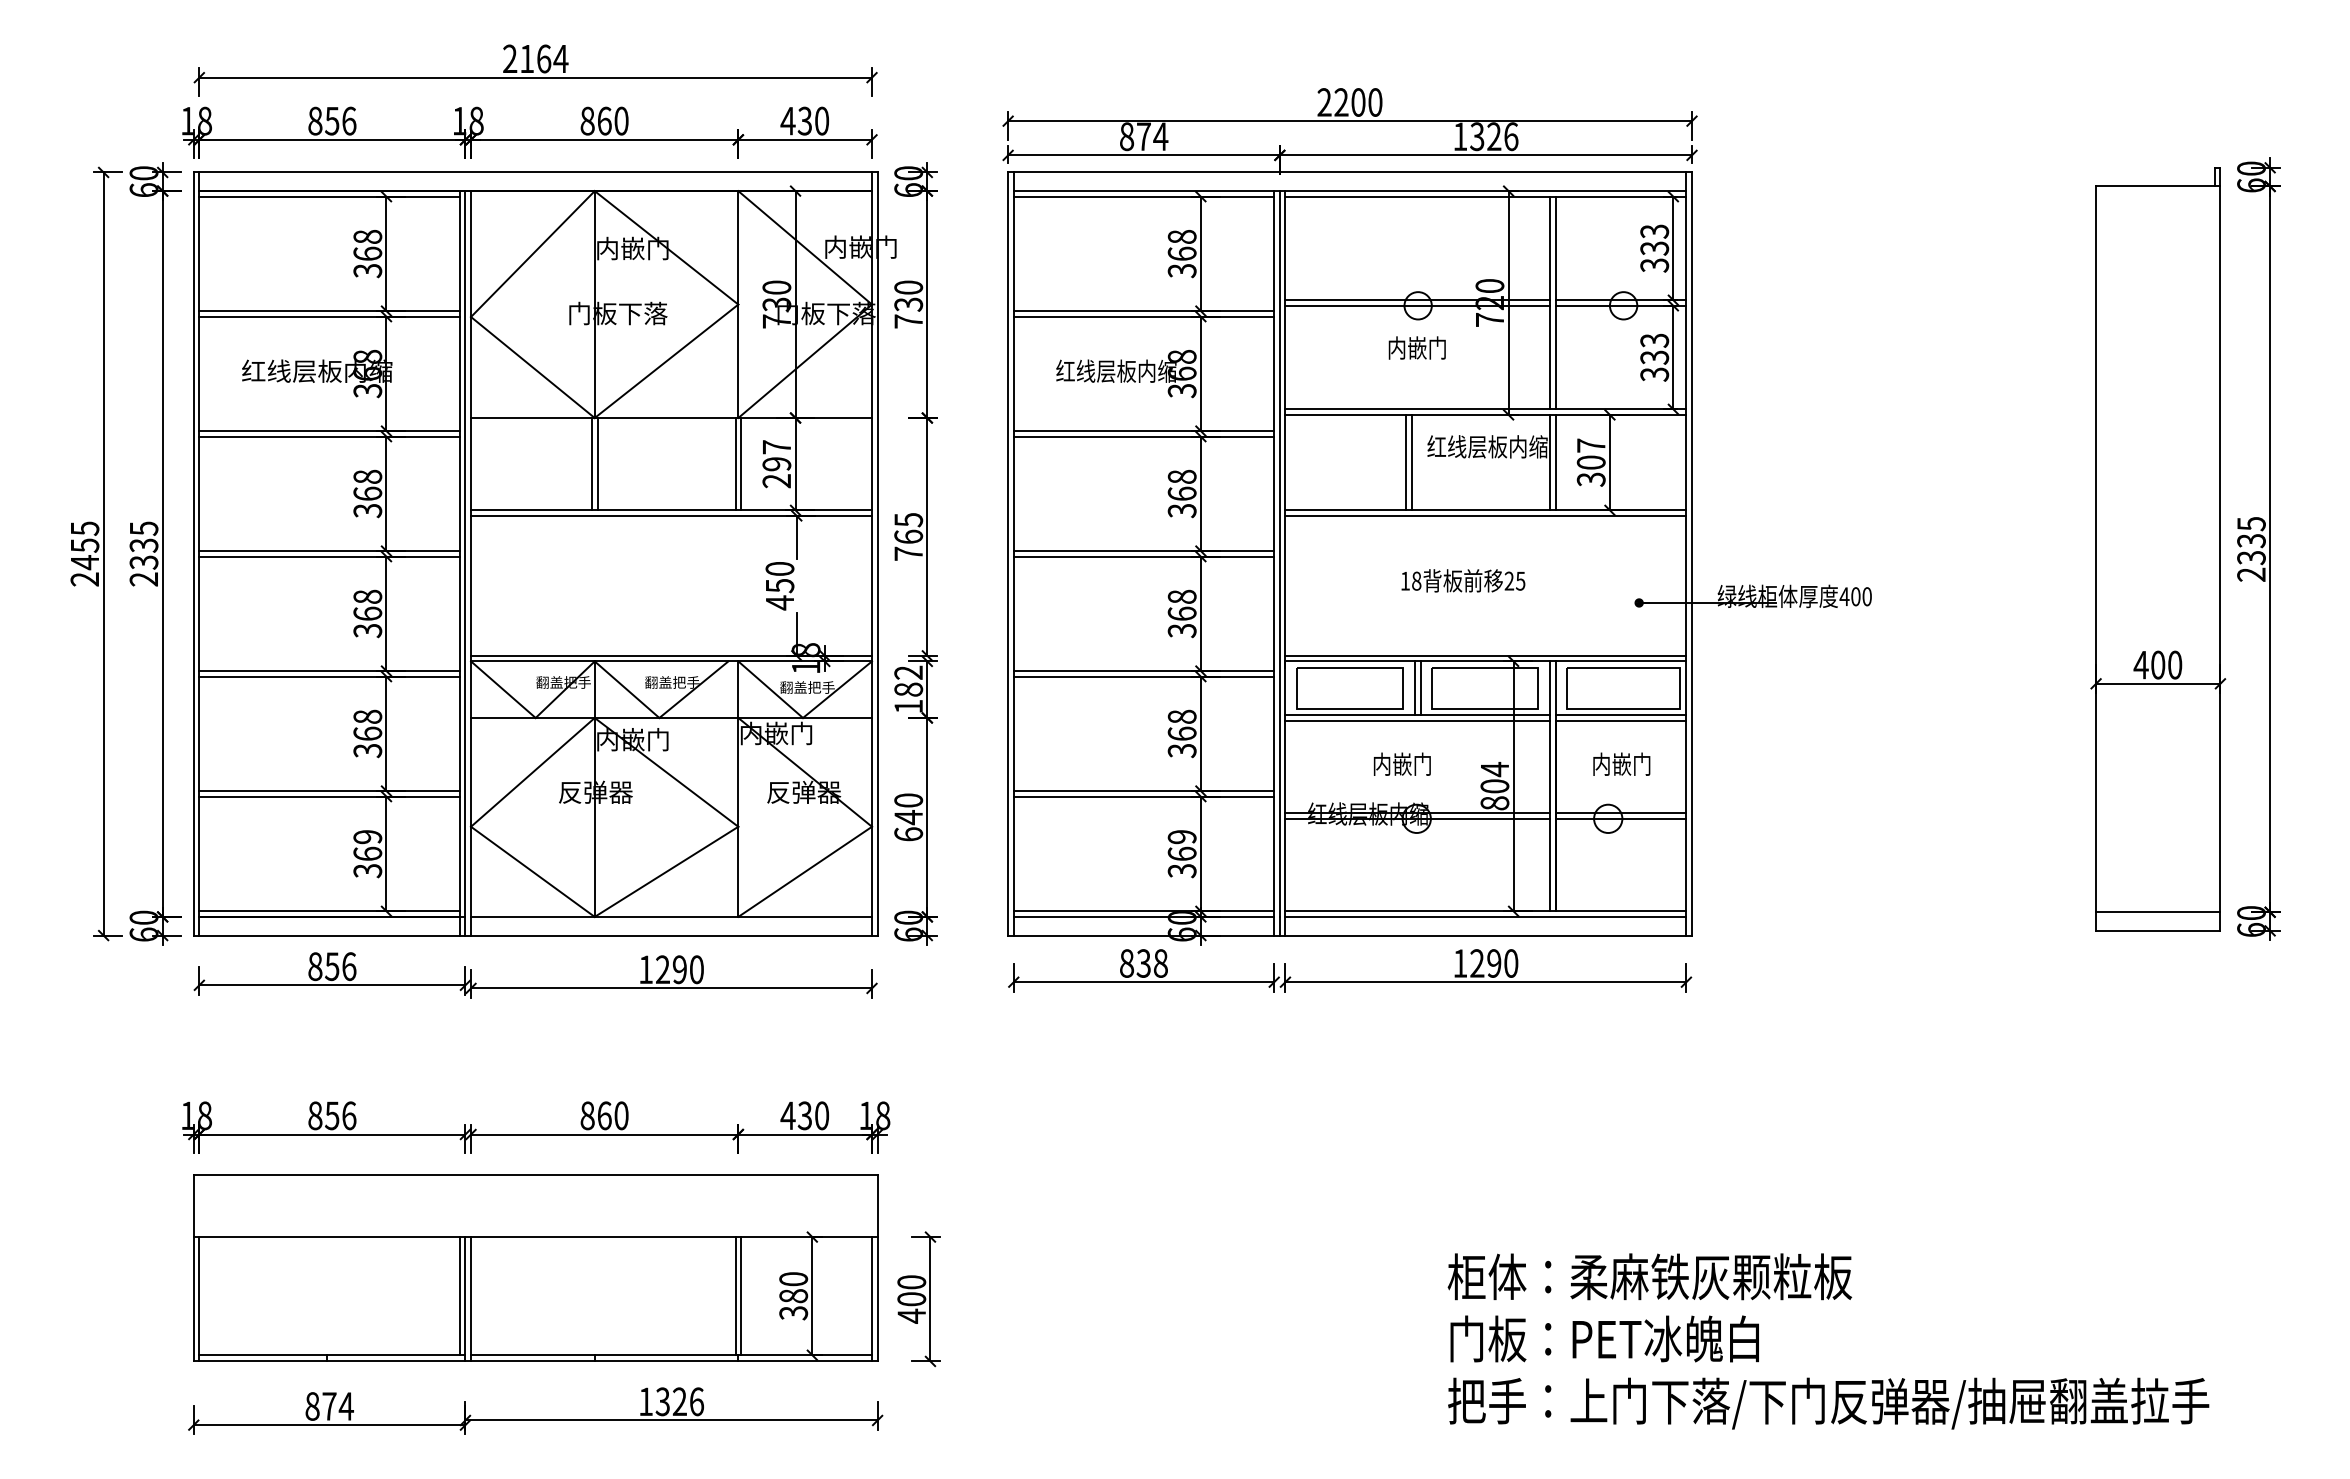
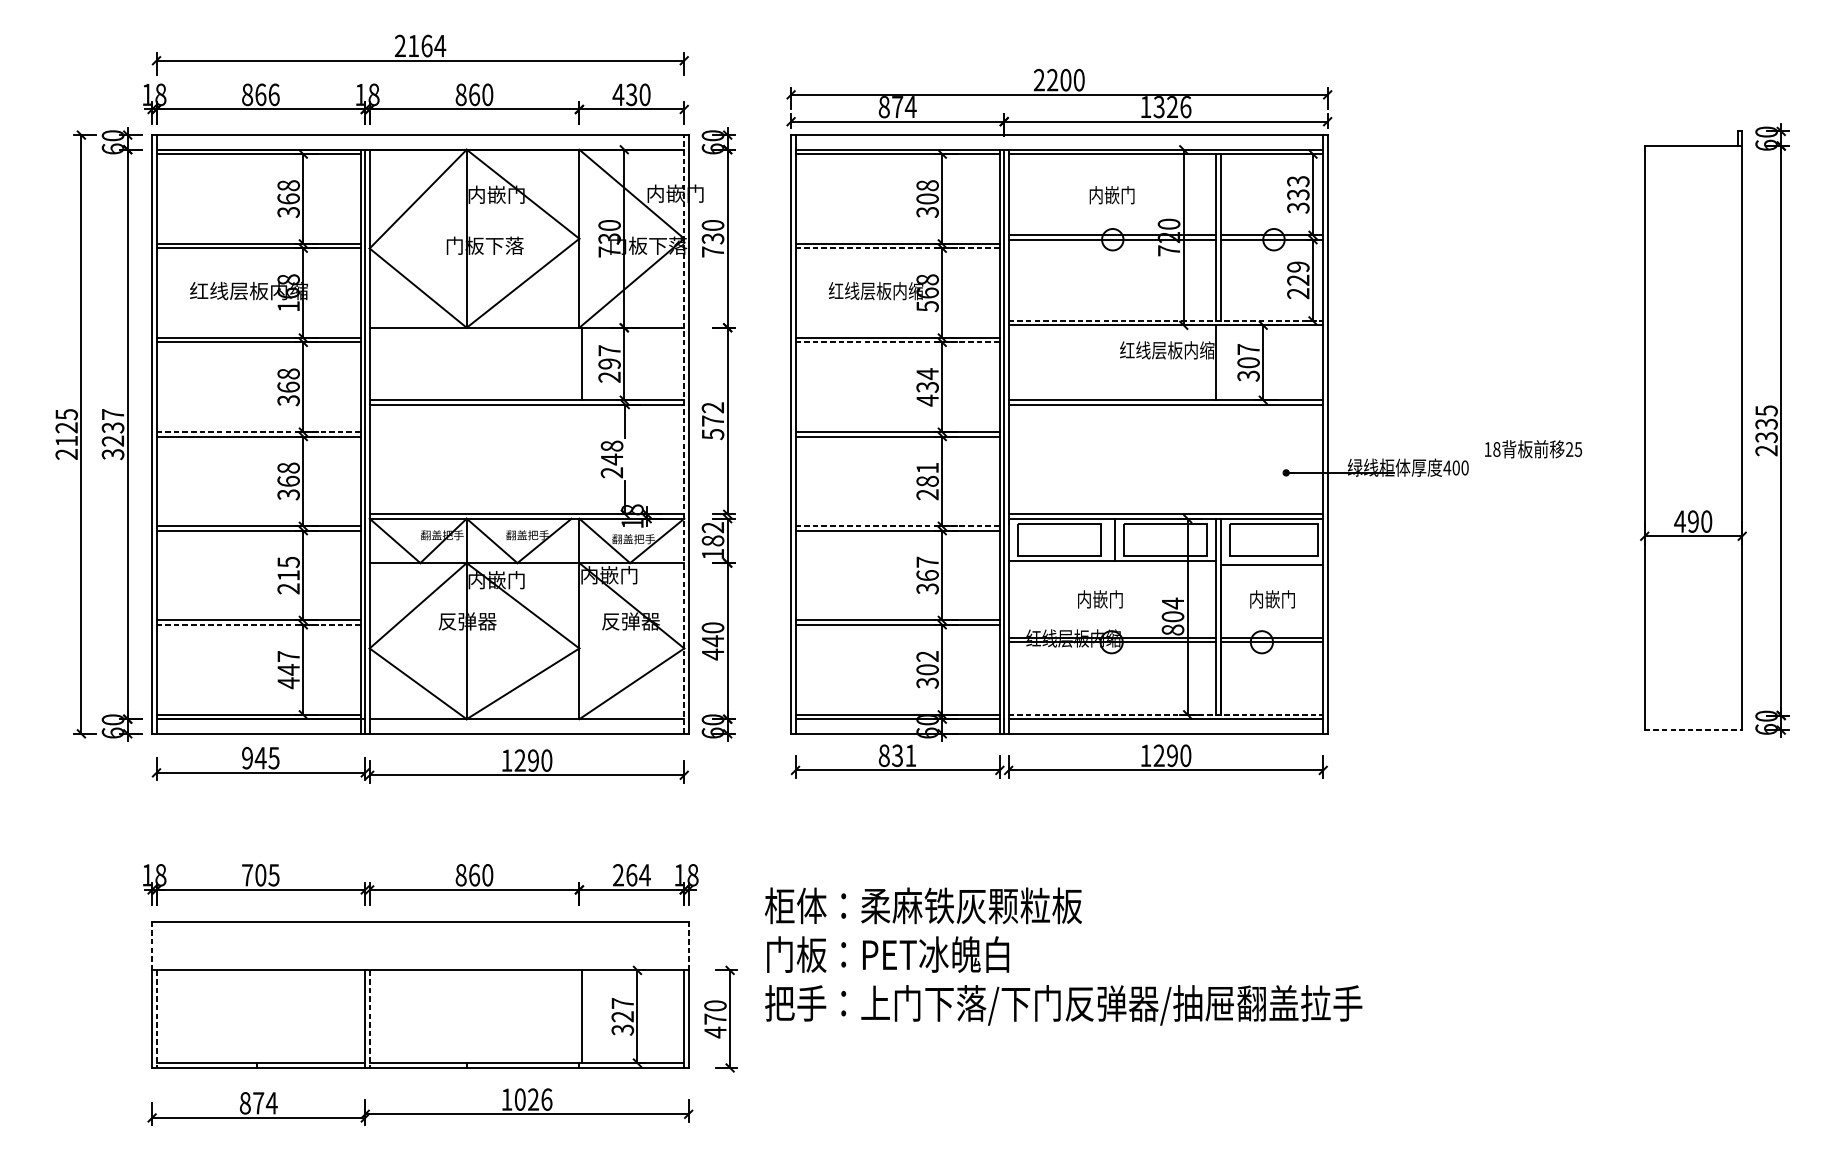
text: (332, 120) -> (260, 94), 856 -> 866
text: (1181, 253) -> (927, 198), 368 -> 308
line: (1144, 316) -> (898, 248), solid -> dashed
text: (1416, 347) -> (1111, 194), moved
text: (1654, 357) -> (1298, 280), 333 -> 229
text: (1181, 390) -> (927, 306), 368 -> 568
text: (367, 391) -> (288, 306), 368 -> 168
line: (1486, 409) -> (1166, 321), solid -> dashed
line: (1144, 436) -> (898, 342), solid -> dashed
line: (1406, 462) -> (1103, 362), removed
line: (1411, 462) -> (1107, 362), removed
line: (1555, 462) -> (1220, 362), removed
line: (591, 464) -> (464, 364), removed
line: (597, 464) -> (468, 364), removed
line: (735, 464) -> (577, 364), removed
text: (1181, 493) -> (927, 386), 368 -> 434
text: (908, 537) -> (712, 421), 765 -> 572
line: (330, 551) -> (259, 432), solid -> dashed
text: (144, 553) -> (113, 434), 2335 -> 3237
text: (84, 554) -> (66, 434), 2455 -> 2125
line: (872, 554) -> (684, 434), solid -> dashed
text: (1463, 580) -> (1533, 448), moved
text: (779, 585) -> (611, 459), 450 -> 248
text: (1181, 613) -> (927, 481), 368 -> 281
text: (2158, 664) -> (1693, 521), 400 -> 490
line: (1144, 671) -> (898, 526), solid -> dashed
line: (1414, 688) -> (1109, 539), removed
line: (1620, 715) -> (1271, 561), removed
text: (1181, 716) -> (927, 561), 368 -> 367
line: (1417, 720) -> (1112, 565), removed
text: (367, 733) -> (288, 575), 368 -> 215
line: (330, 796) -> (259, 624), solid -> dashed
text: (908, 834) -> (712, 654), 640 -> 440
text: (1181, 845) -> (927, 663), 369 -> 302
text: (367, 854) -> (288, 670), 369 -> 447
line: (1486, 911) -> (1166, 714), solid -> dashed
line: (2158, 912) -> (1693, 715), removed
line: (2158, 930) -> (1693, 729), solid -> dashed
text: (1160, 963) -> (910, 755), 838 -> 831
text: (332, 966) -> (260, 758), 856 -> 945
text: (332, 1115) -> (260, 875), 856 -> 705
text: (804, 1115) -> (631, 875), 430 -> 264
line: (877, 1205) -> (688, 945), solid -> dashed
line: (193, 1206) -> (151, 946), solid -> dashed
text: (793, 1287) -> (622, 1009), 380 -> 327
line: (459, 1296) -> (360, 1017), removed
line: (735, 1296) -> (577, 1017), removed
line: (199, 1299) -> (156, 1019), solid -> dashed
line: (471, 1299) -> (370, 1019), solid -> dashed
text: (911, 1299) -> (715, 1019), 400 -> 470
text: (1828, 1341) -> (1063, 956), moved
text: (662, 1401) -> (519, 1099), 1326 -> 1026

